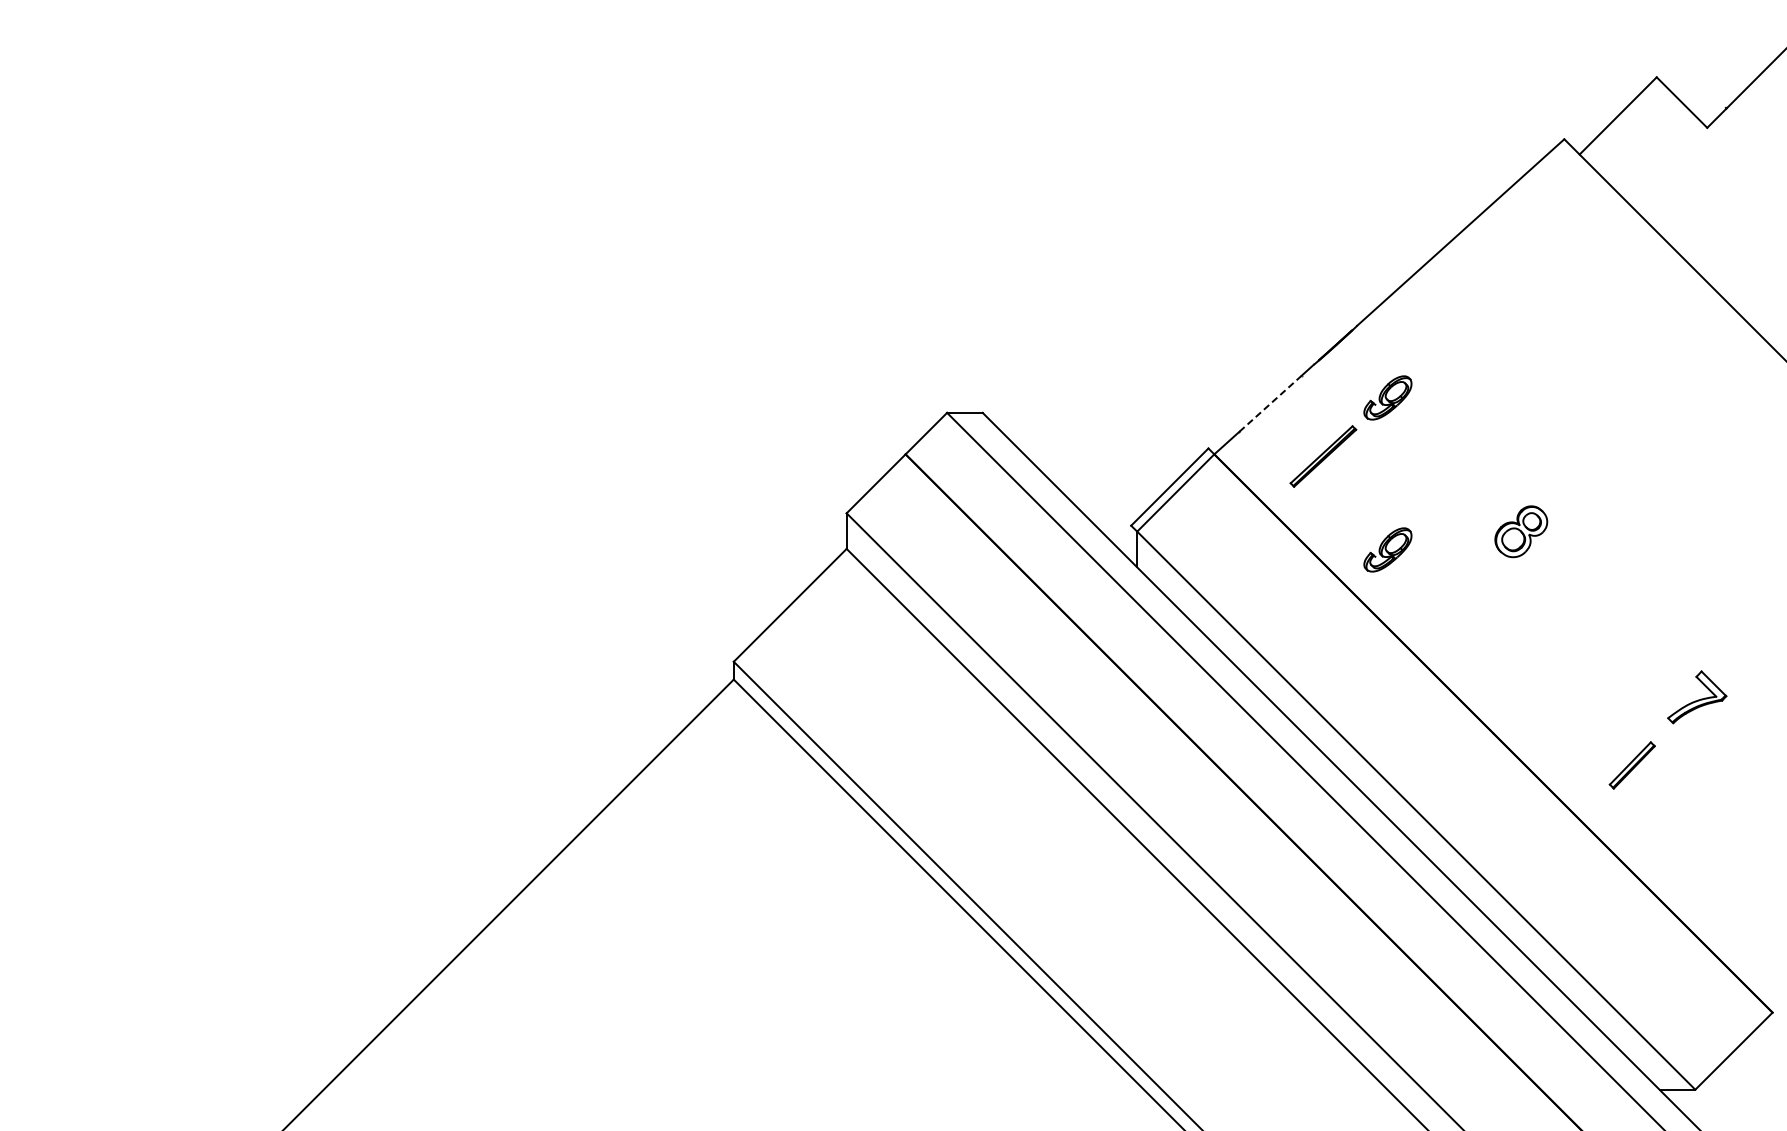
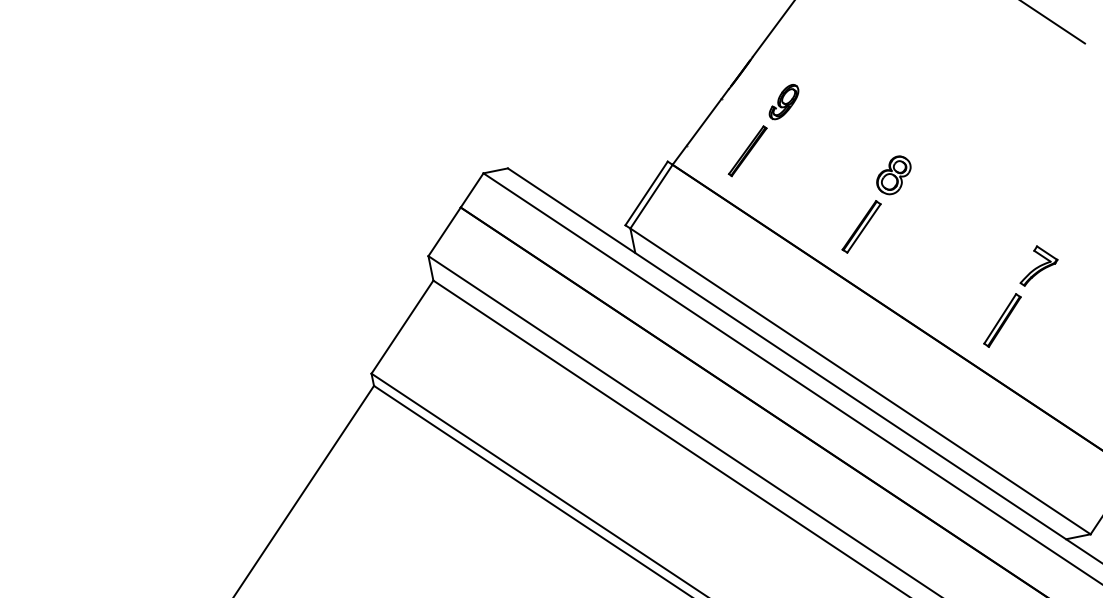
line: (1269, 404) -> (703, 122), dashed -> solid
part: (1387, 549) -> (804, 206), removed
part: (1461, 594) -> (861, 226), added
part: (1632, 765) -> (1002, 320), size x1.43

